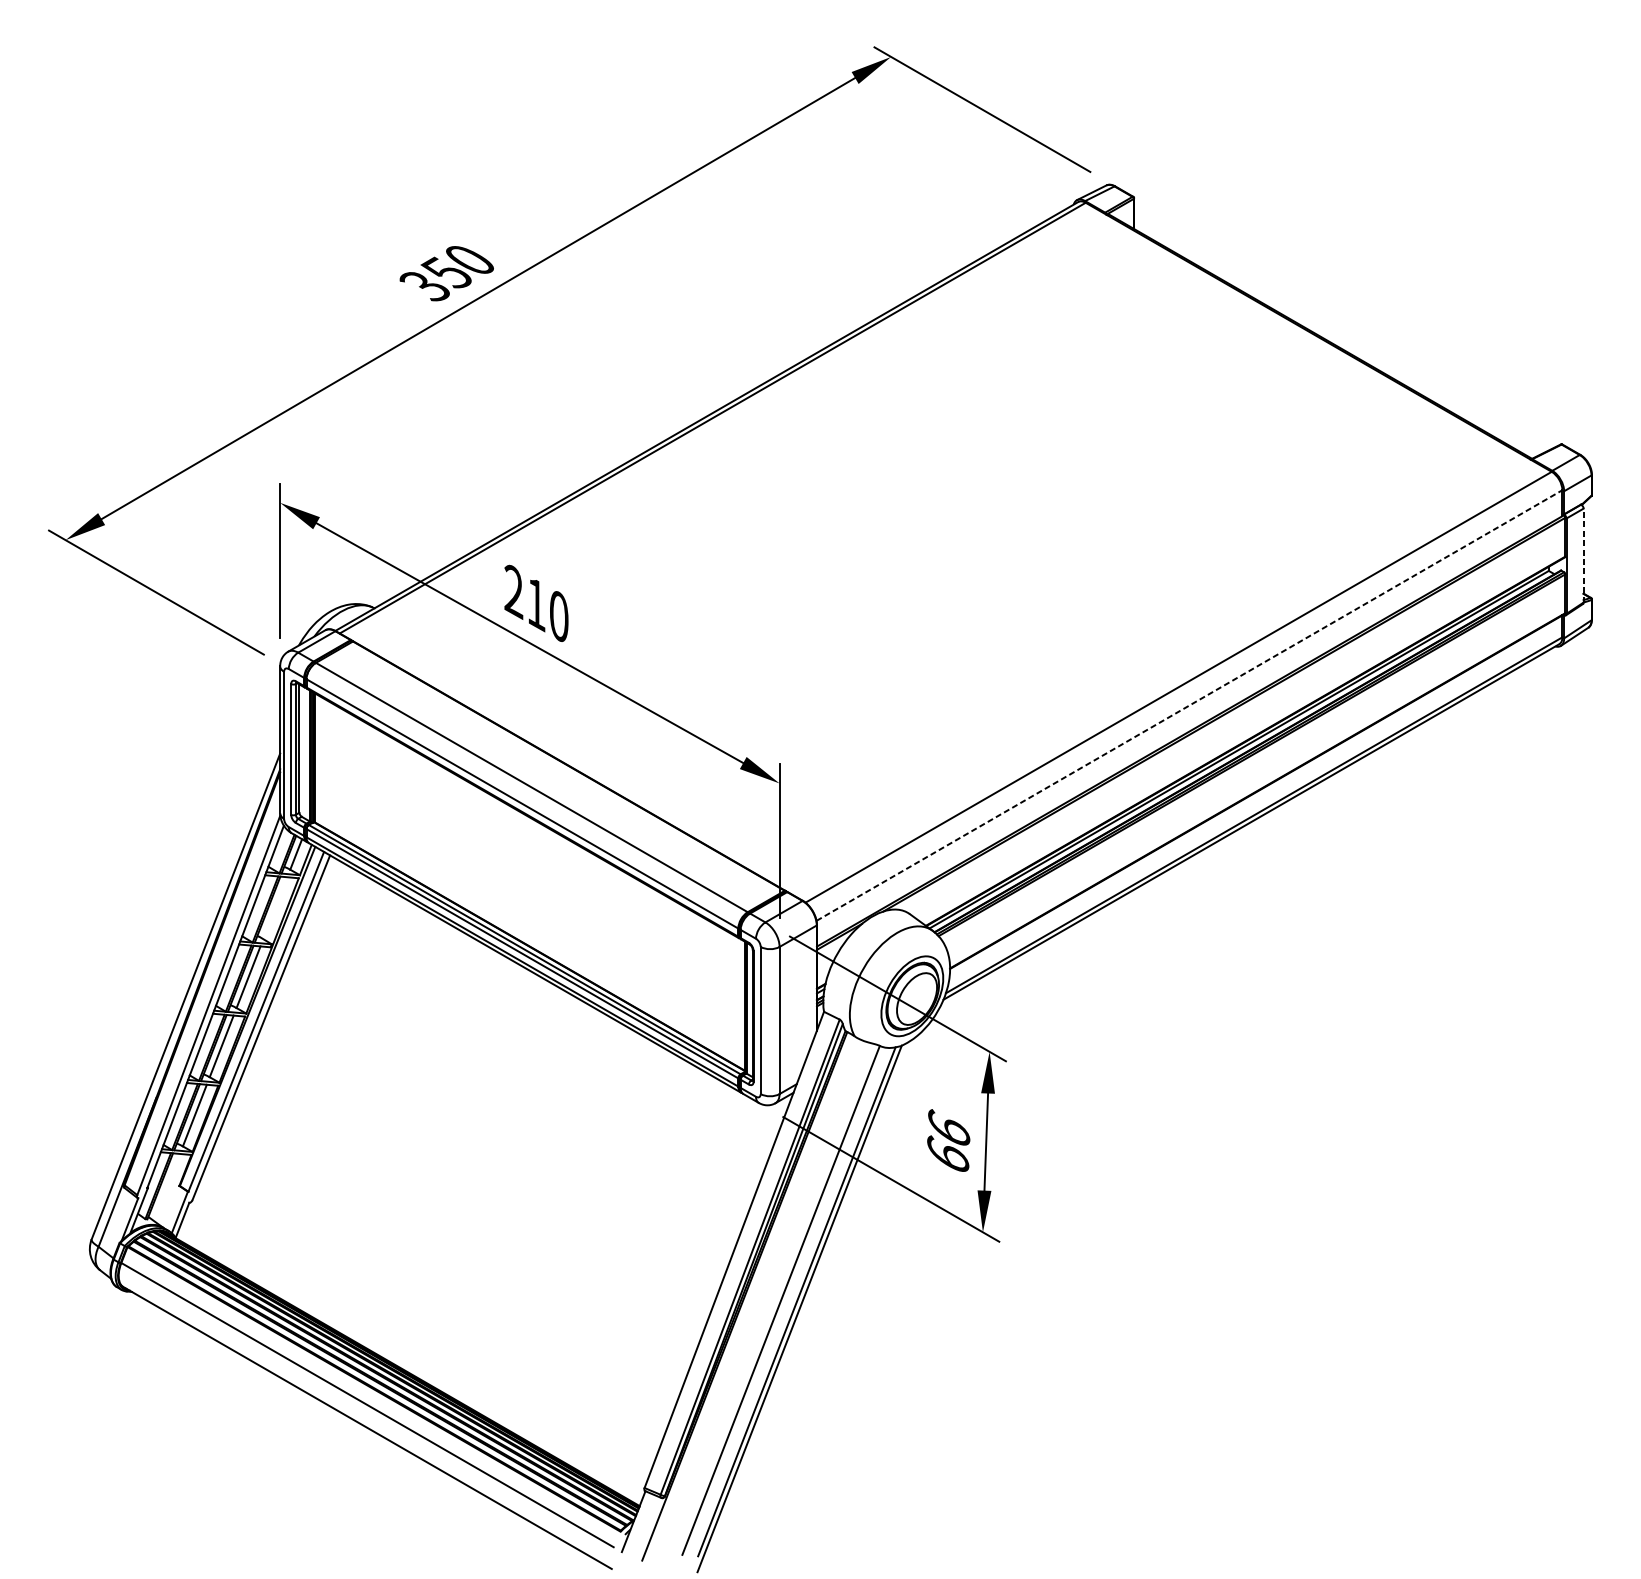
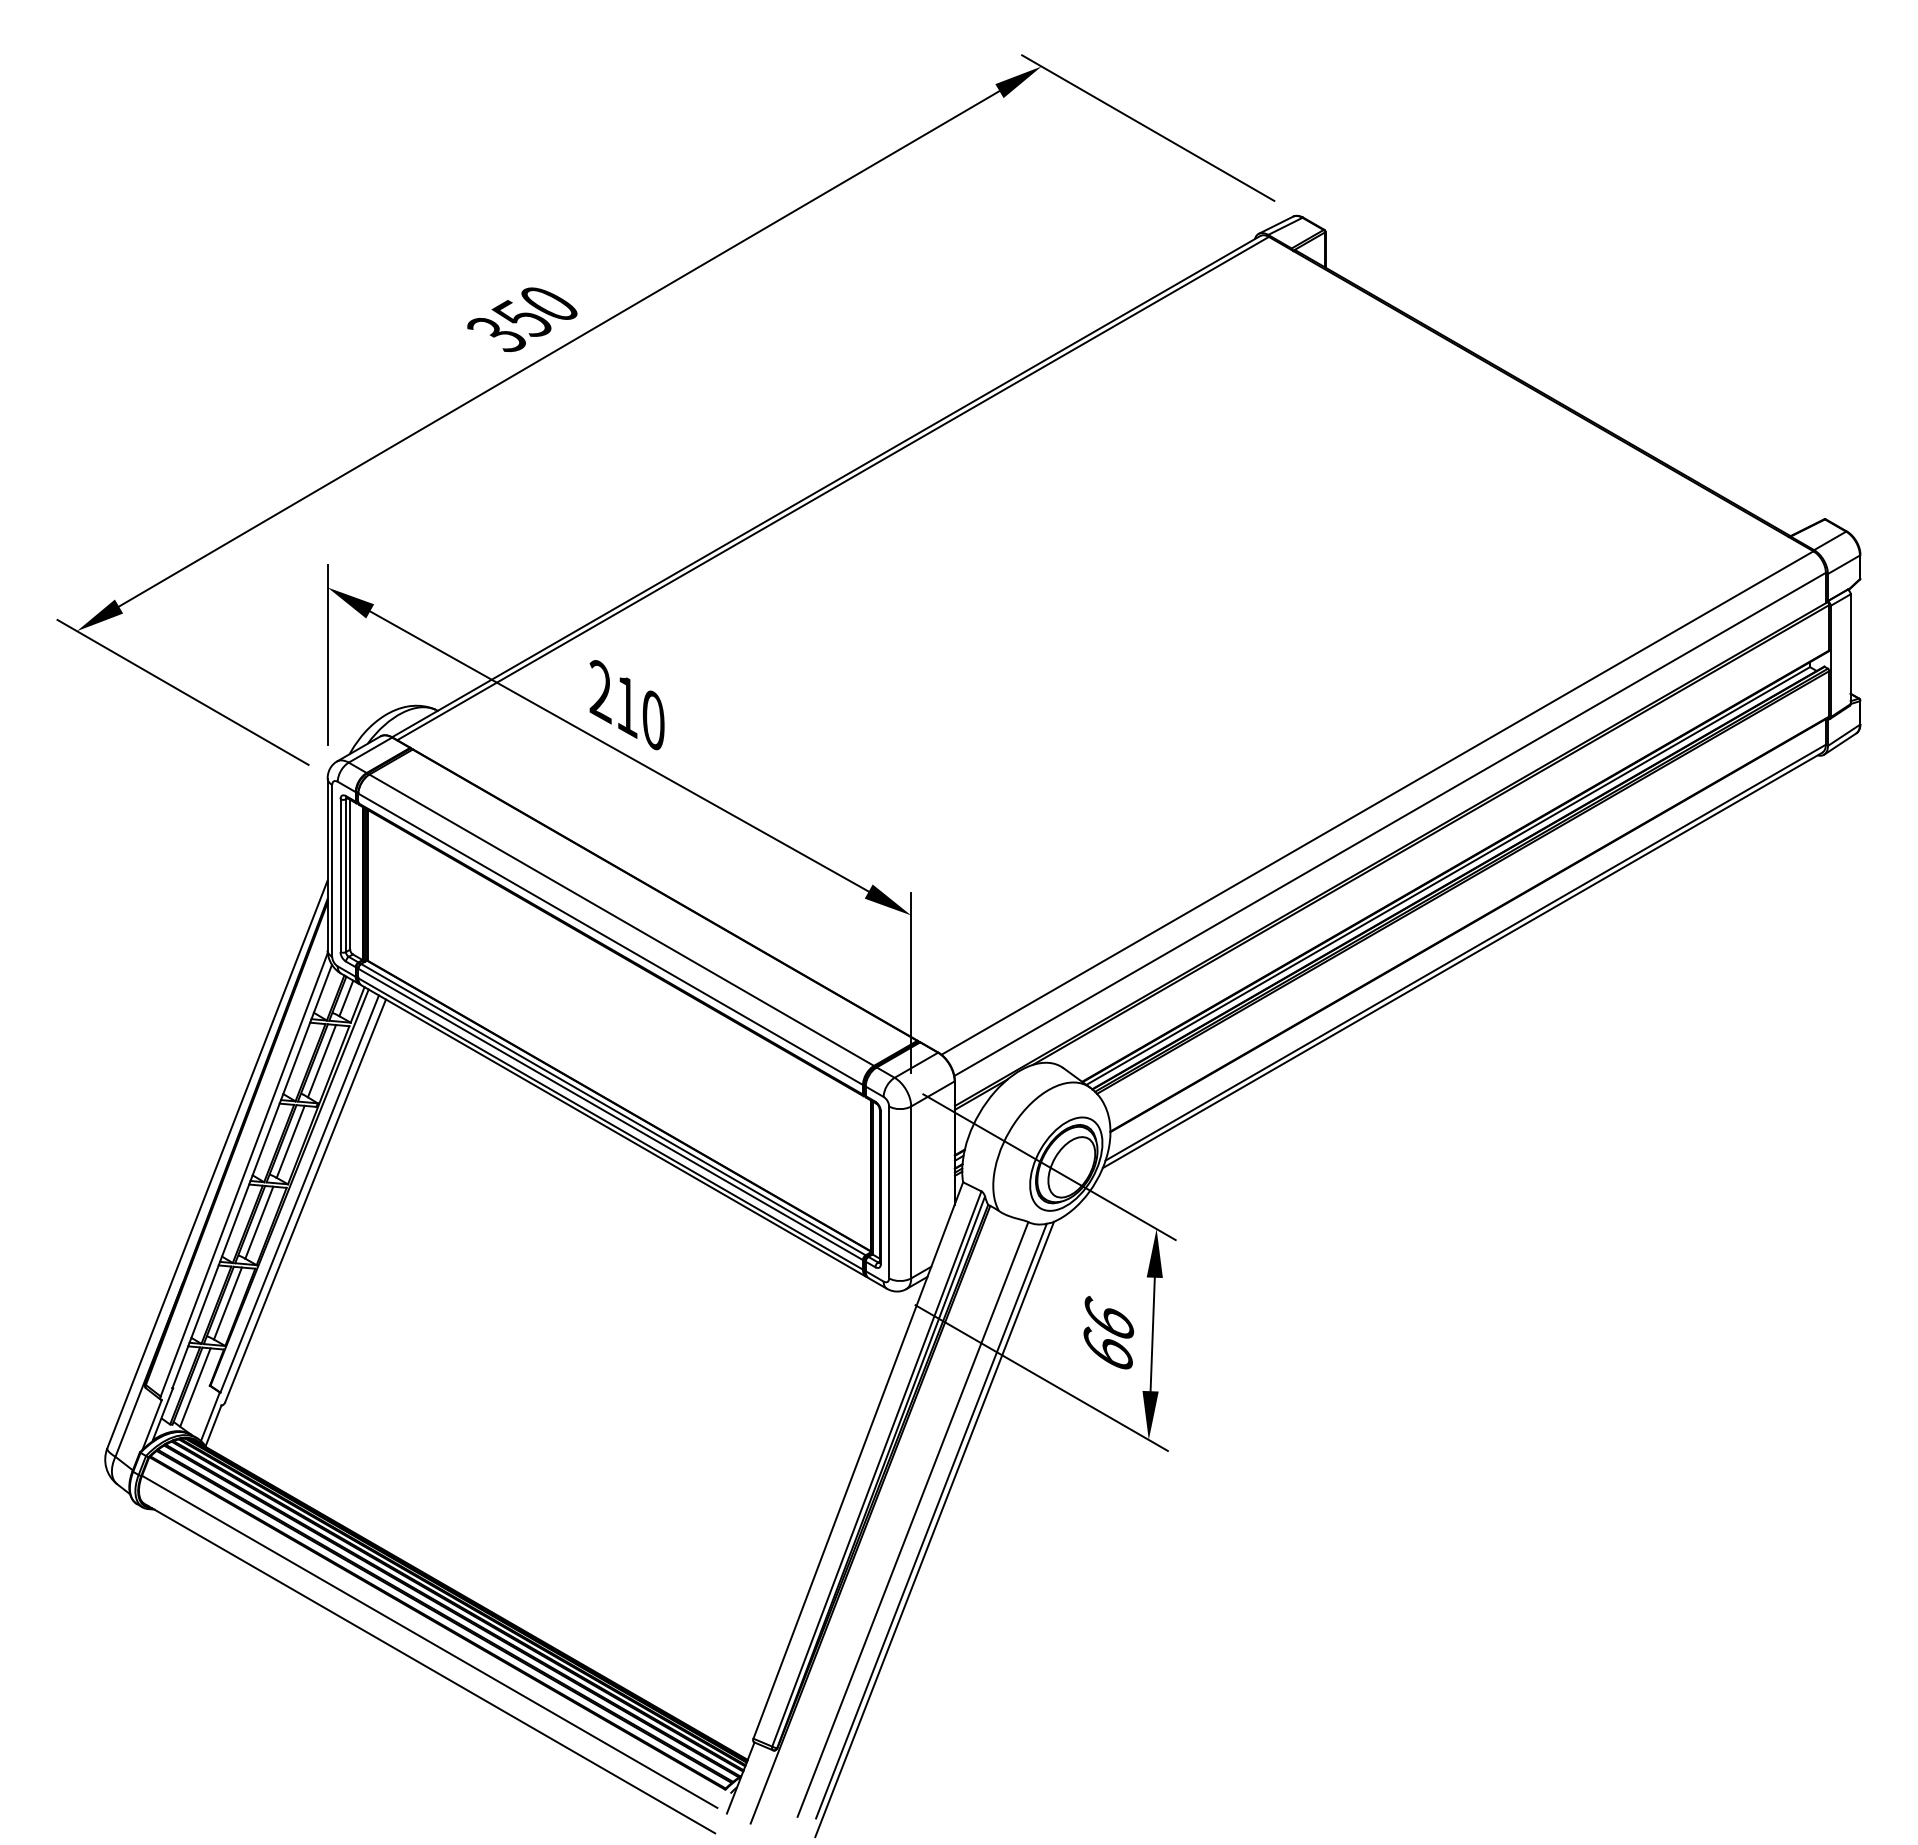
line: (1583, 555) -> (1850, 649), dashed -> solid
line: (1189, 705) -> (1390, 824), dashed -> solid
line: (274, 908) -> (321, 1061), added
line: (167, 1187) -> (195, 1387), added

